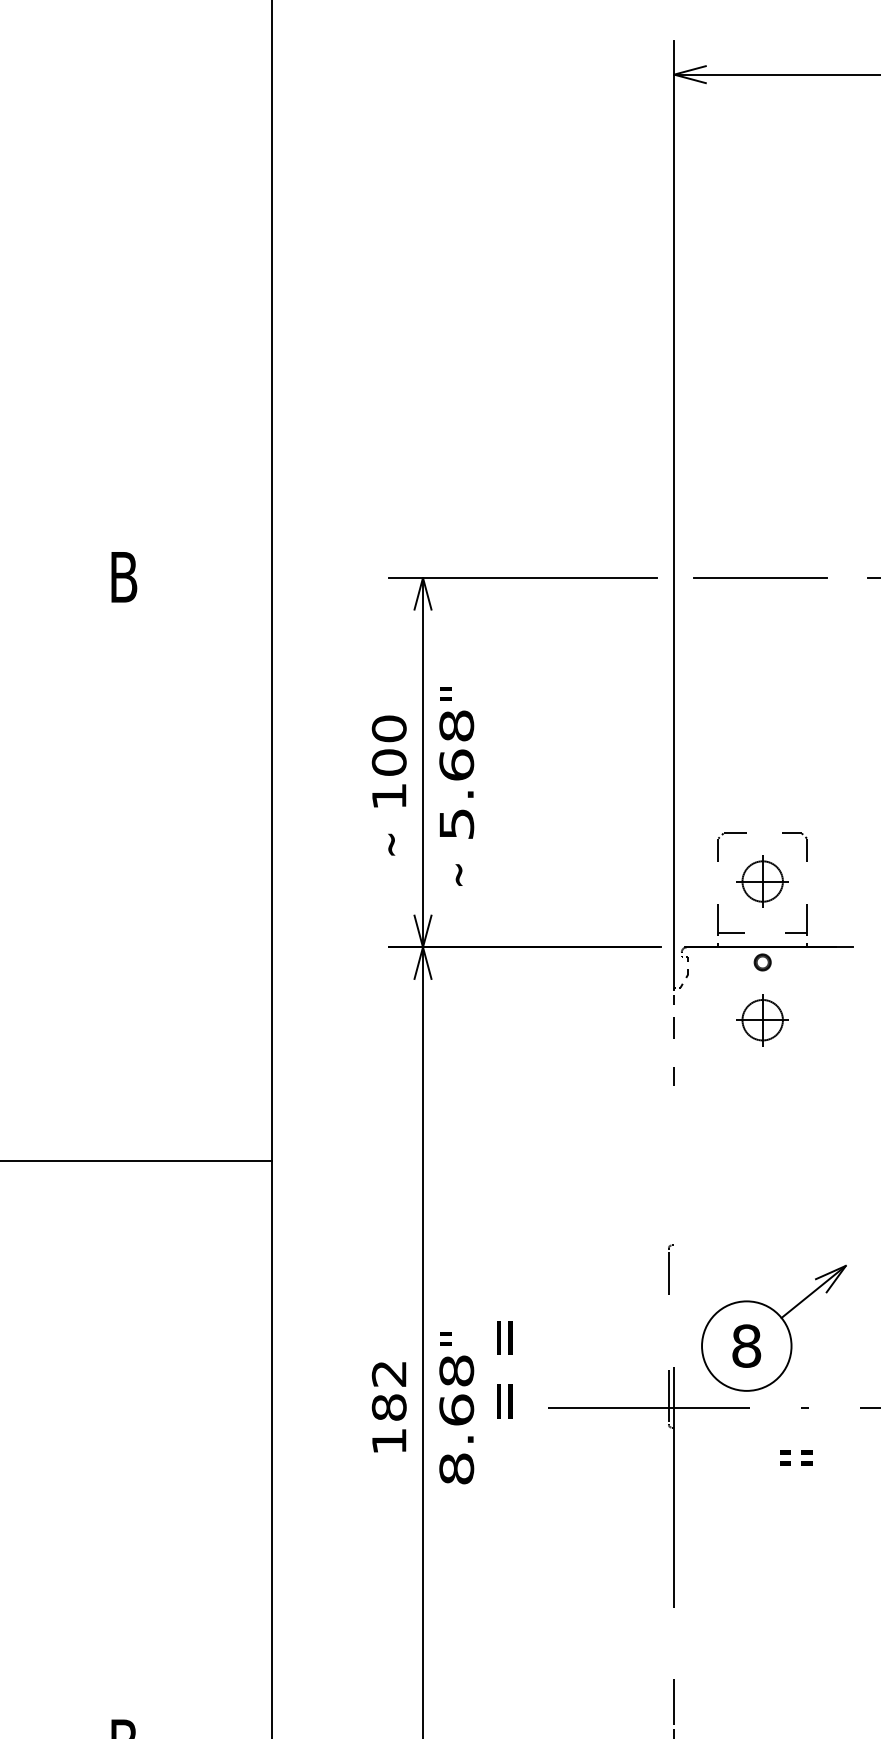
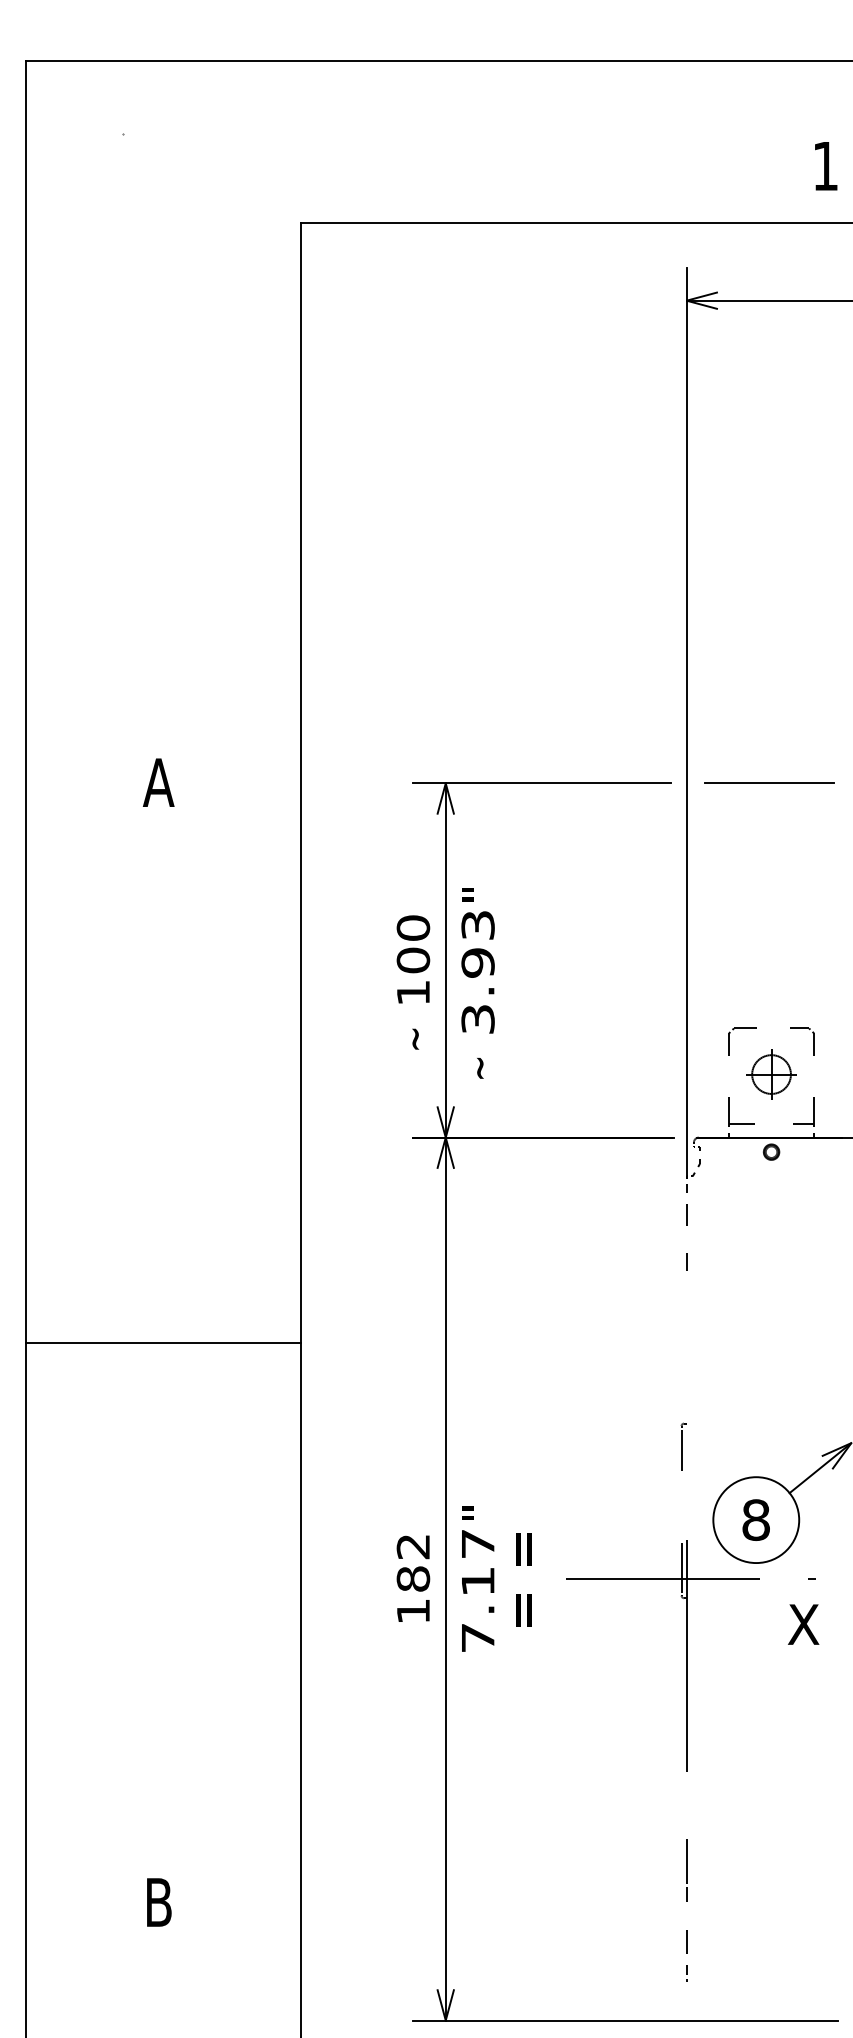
text: (123, 577) -> (158, 782), B -> A
text: (456, 774) -> (477, 971), 5.68 -> 3.93
part: (762, 1020) -> (771, 1207), removed
text: (504, 1369) -> (523, 1579), moved
text: (456, 1419) -> (477, 1590), 8.68 -> 7.17
text: (796, 1454) -> (803, 1624), = = -> X

